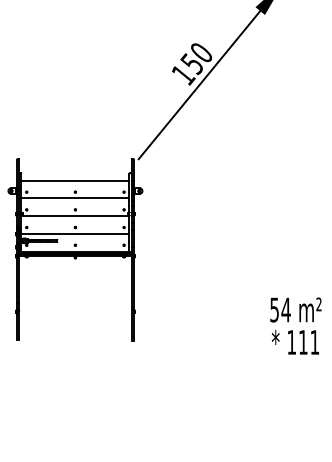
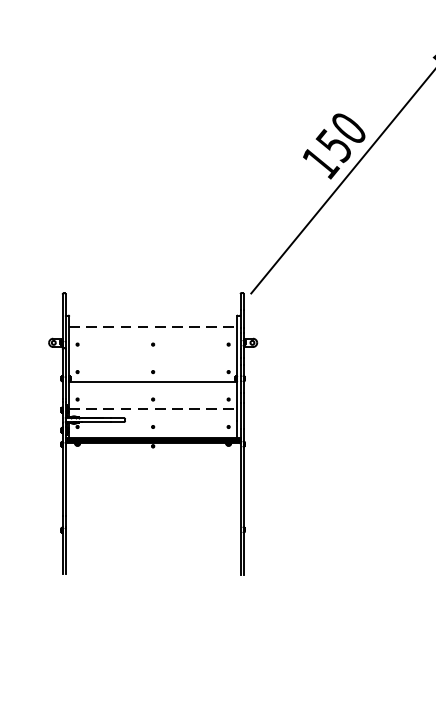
line: (75, 180) -> (153, 326), solid -> dashed
line: (75, 198) -> (153, 354), removed
line: (75, 233) -> (153, 408), solid -> dashed

